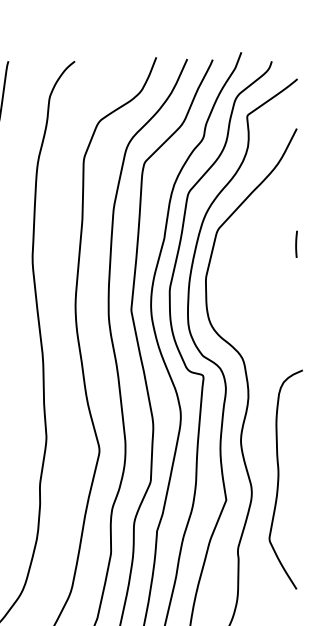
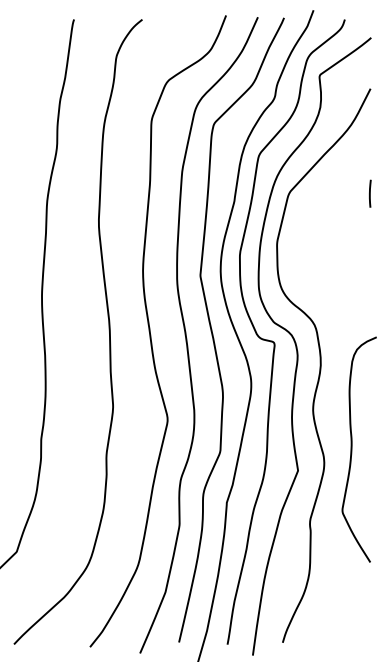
line: (296, 244) -> (370, 193), moved

